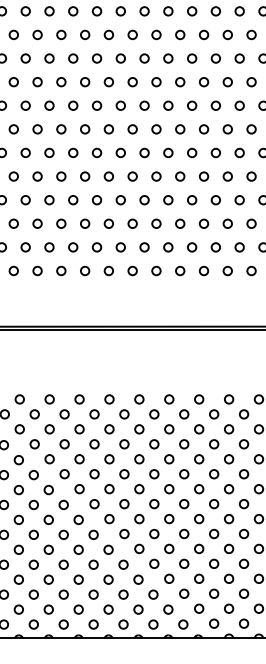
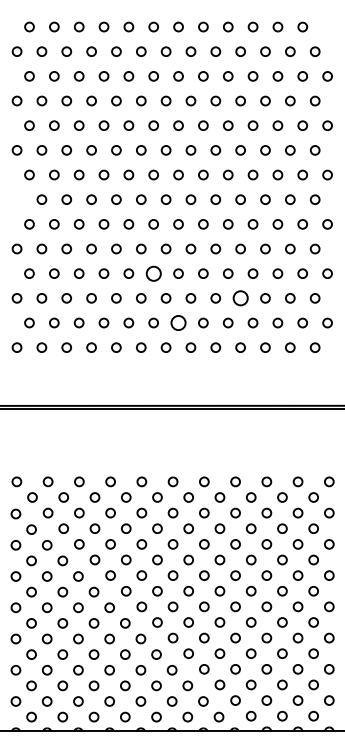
circle: (120, 200) -> (153, 273), size x1.6
circle: (203, 223) -> (240, 298), size x1.6
circle: (144, 246) -> (178, 322), size x1.6

